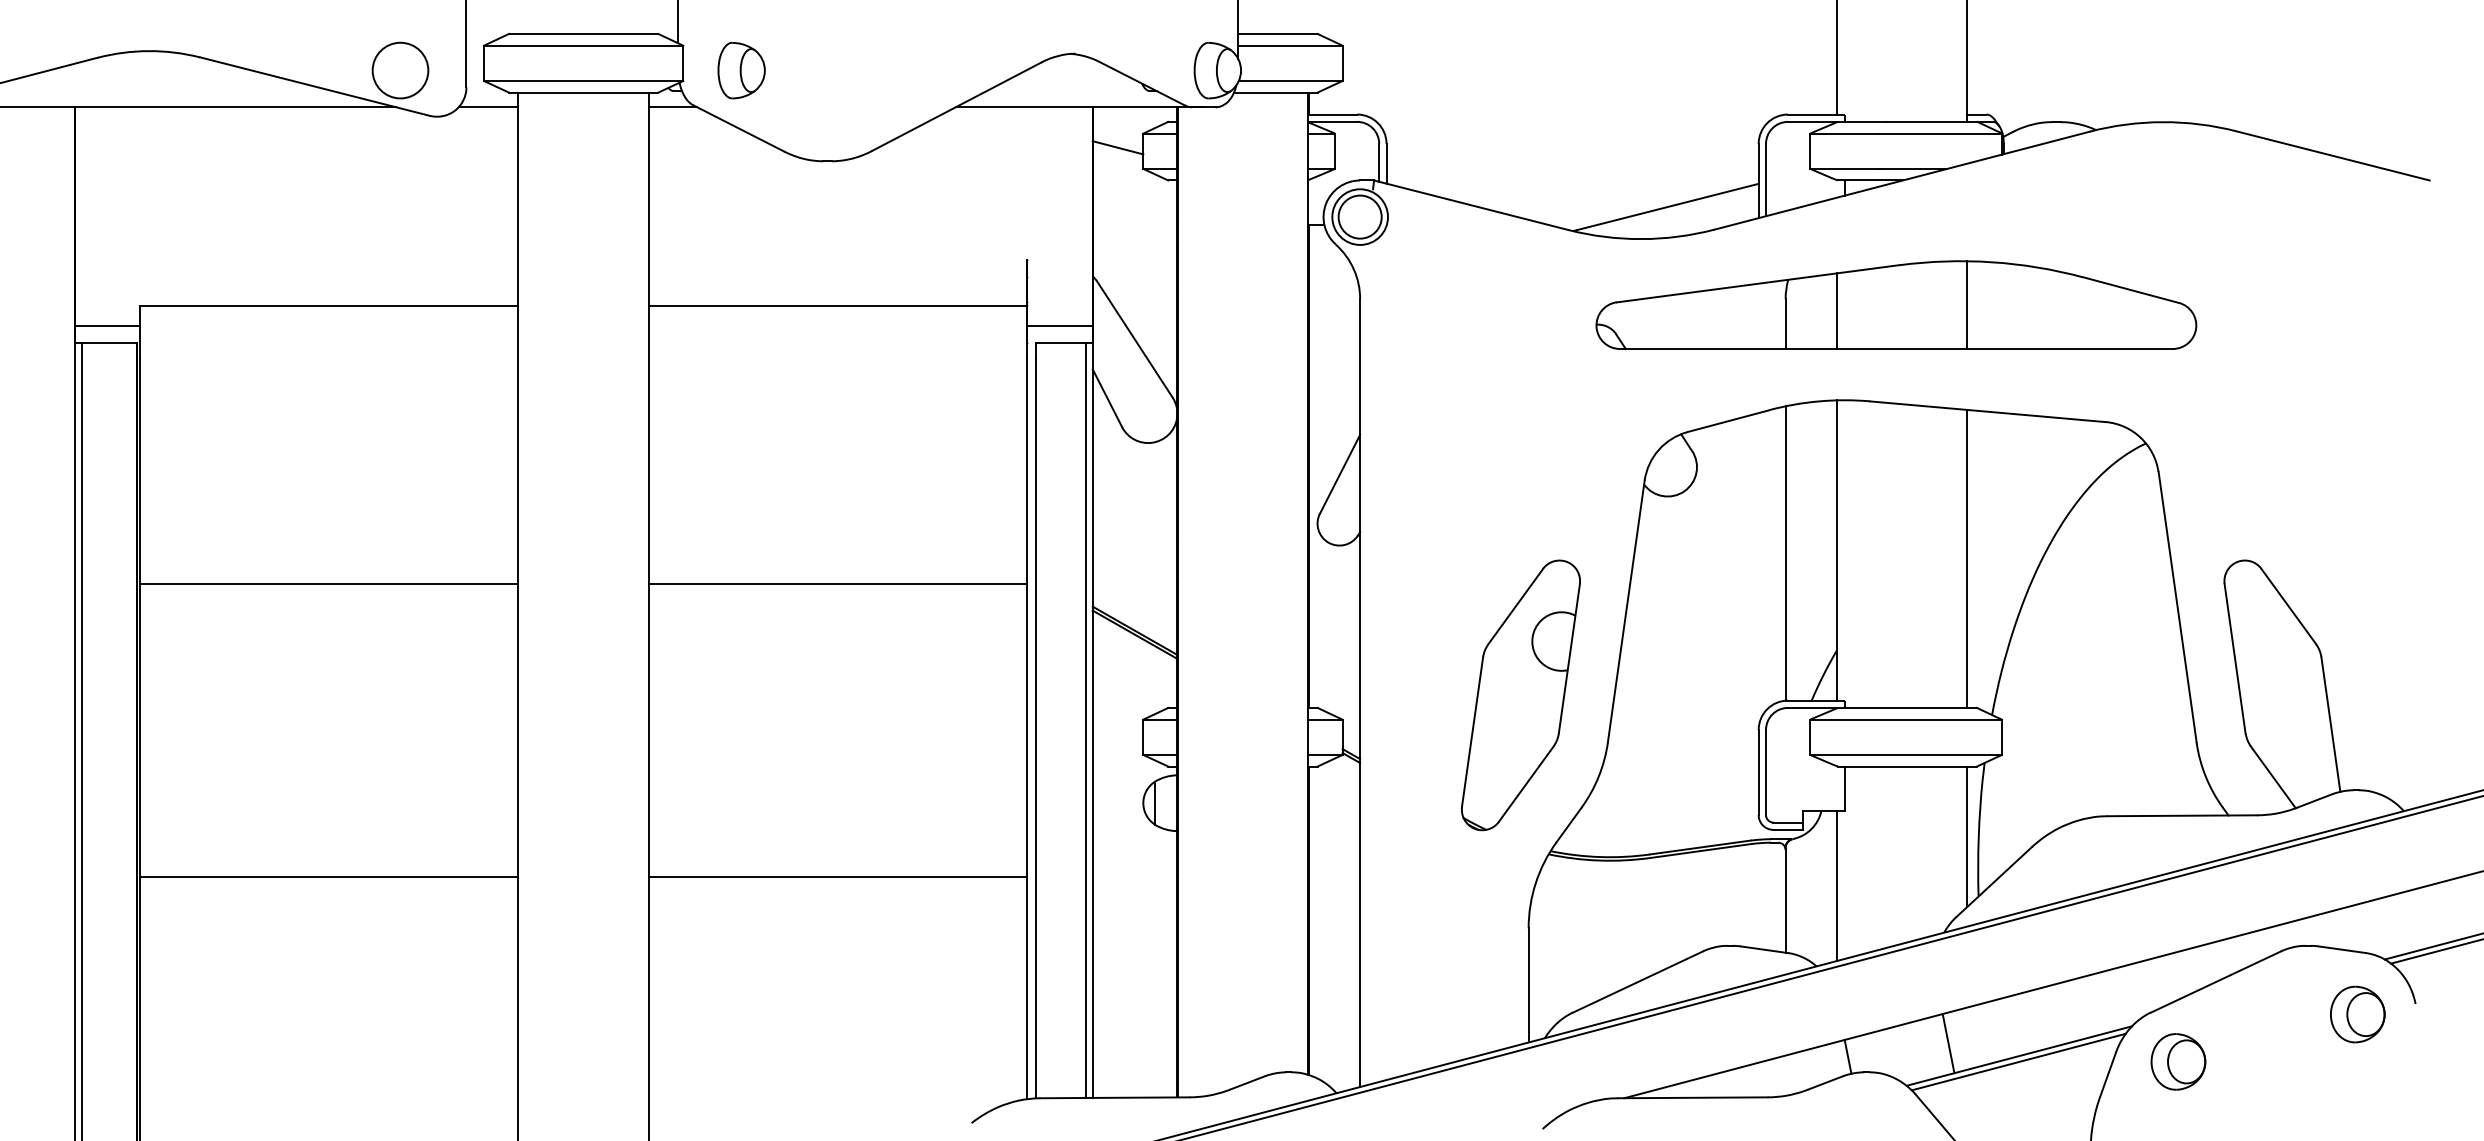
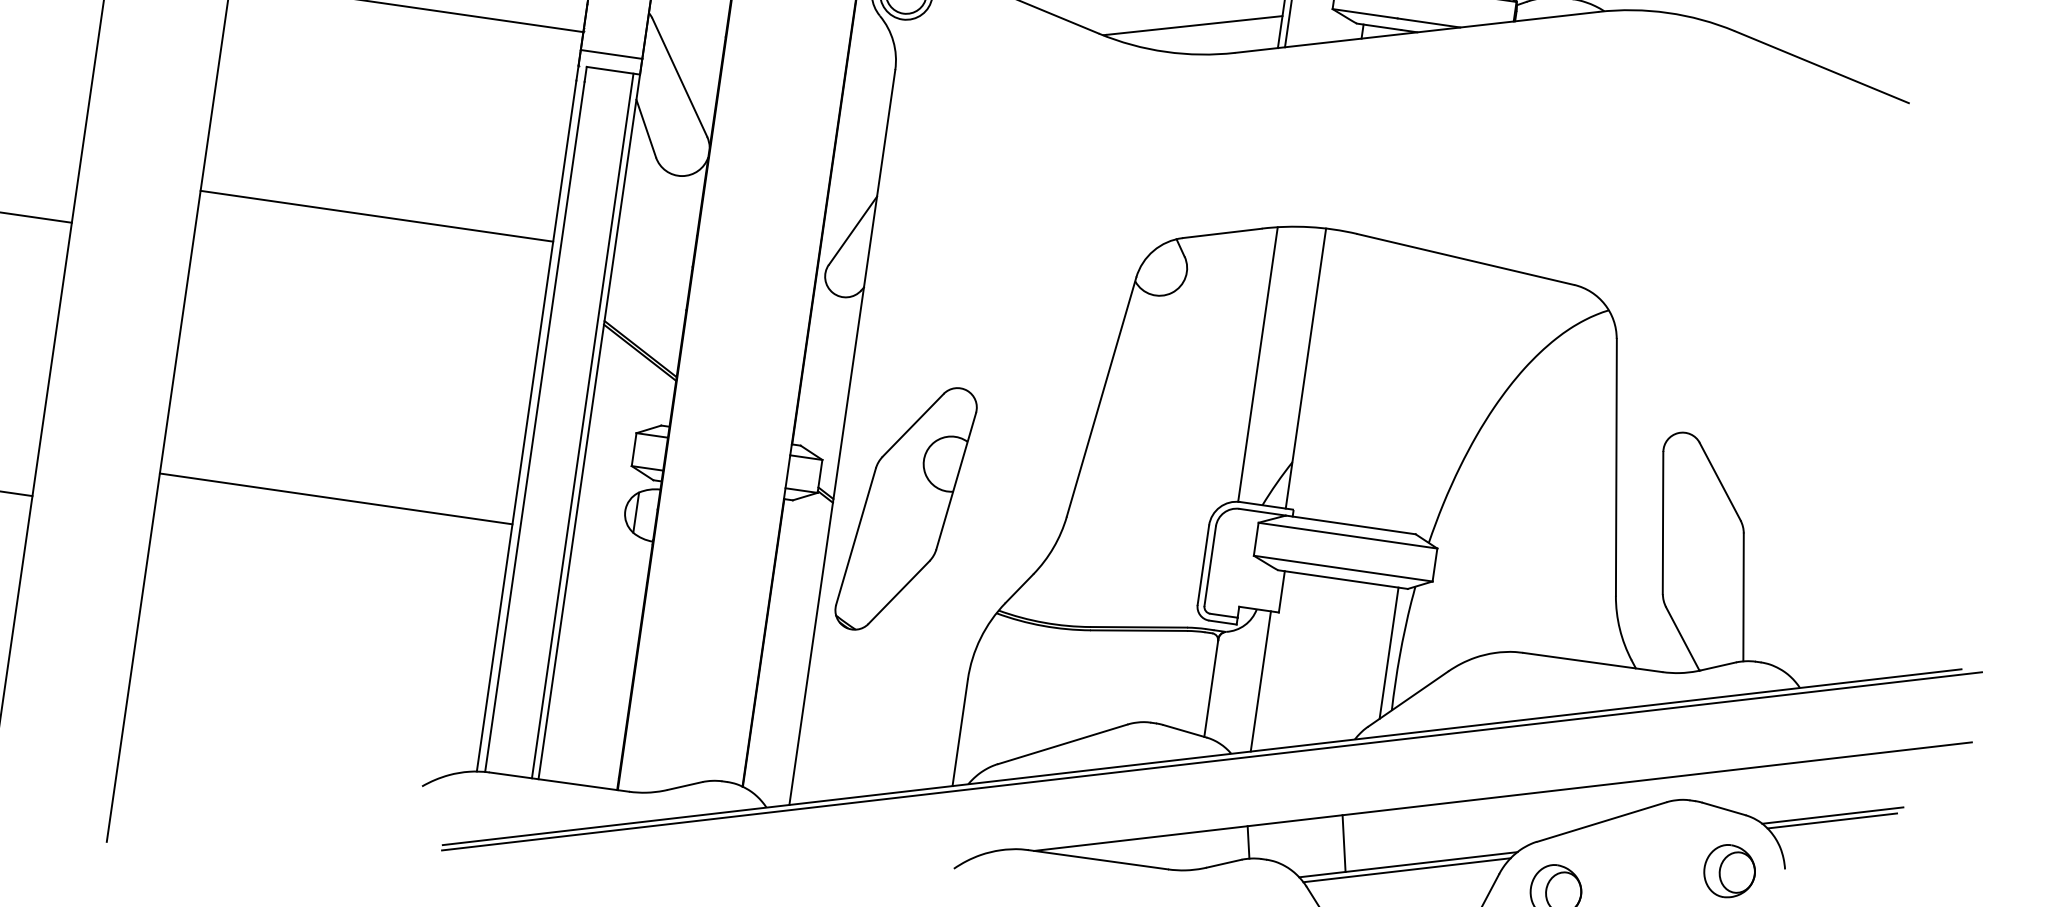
part: (1896, 304) -> (1394, 147), removed
line: (1967, 558) -> (1426, 393), removed
line: (837, 584) -> (376, 216), moved
part: (1520, 695) -> (905, 508), moved
line: (837, 877) -> (335, 499), moved

